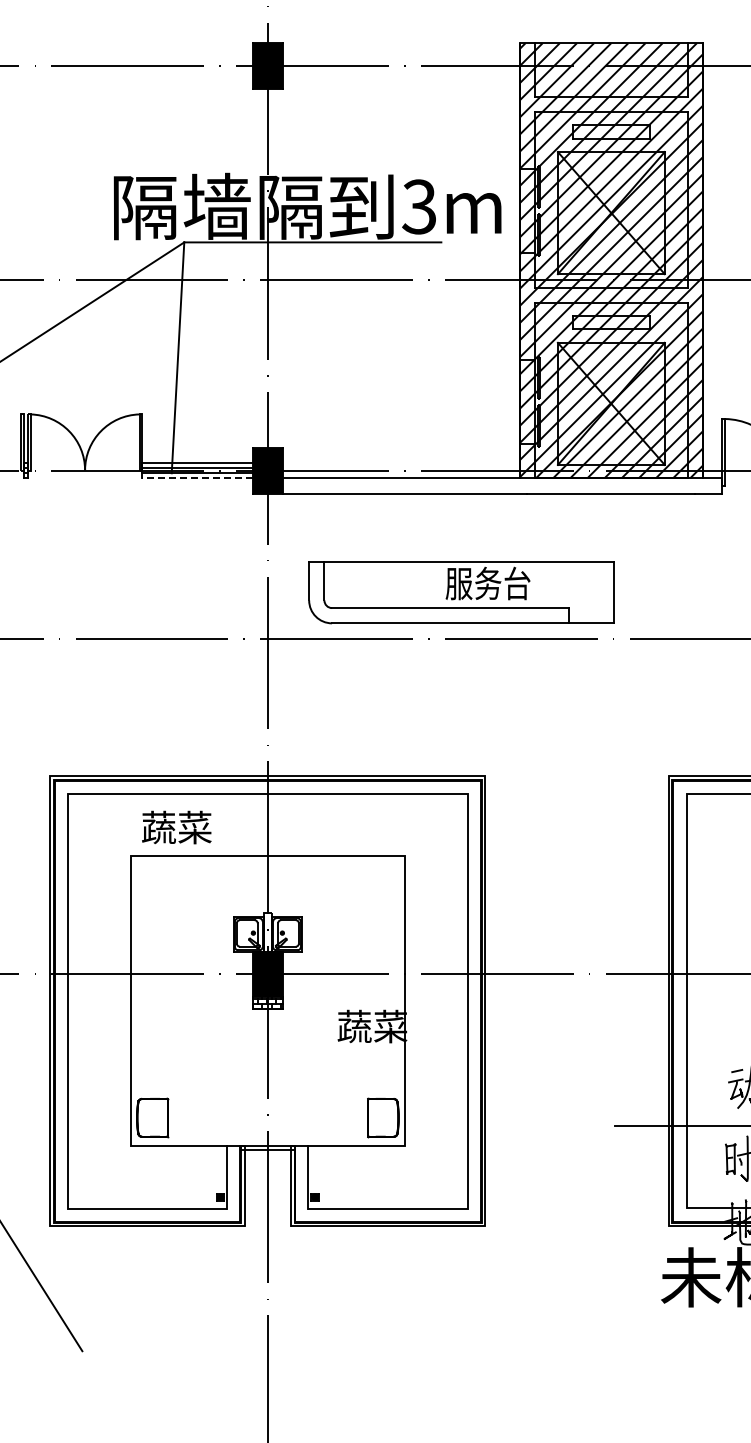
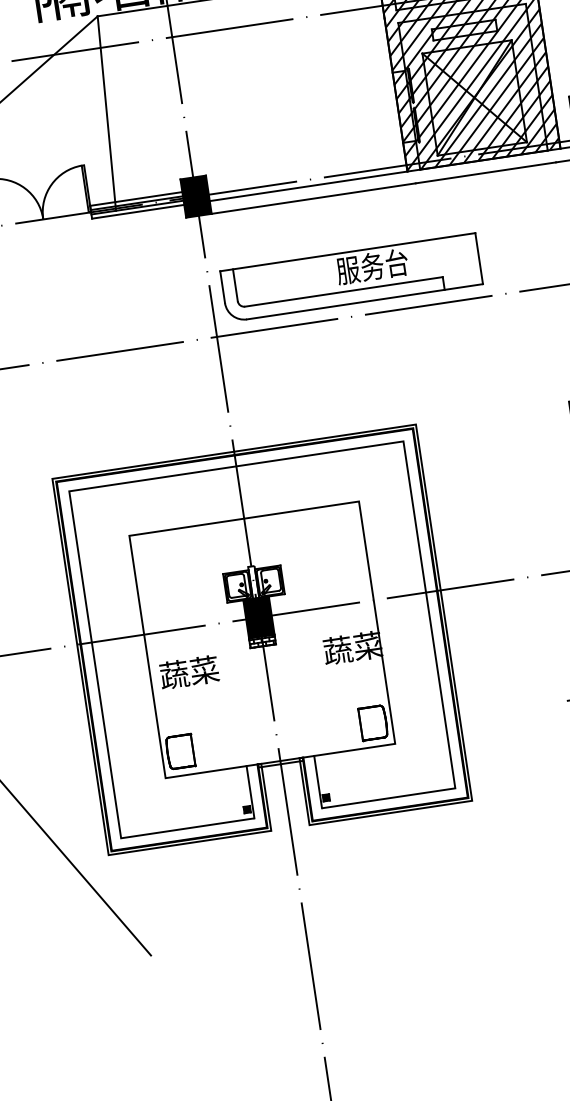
line: (197, 478) -> (138, 211), dashed -> solid
part: (461, 592) -> (351, 277), moved
text: (176, 827) -> (189, 672), moved

